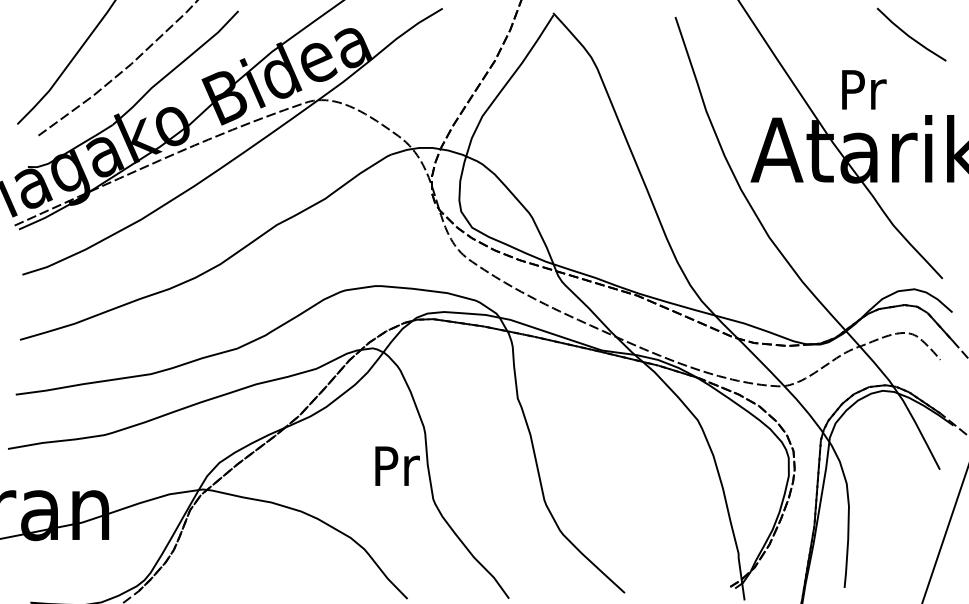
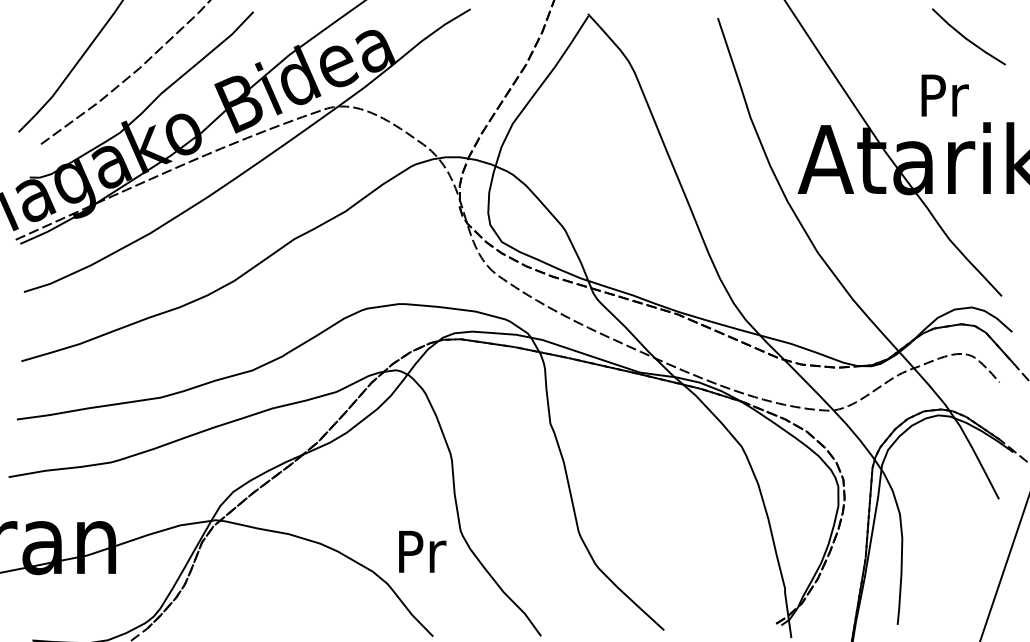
text: (864, 89) -> (945, 95), moved
text: (397, 465) -> (422, 551), moved

